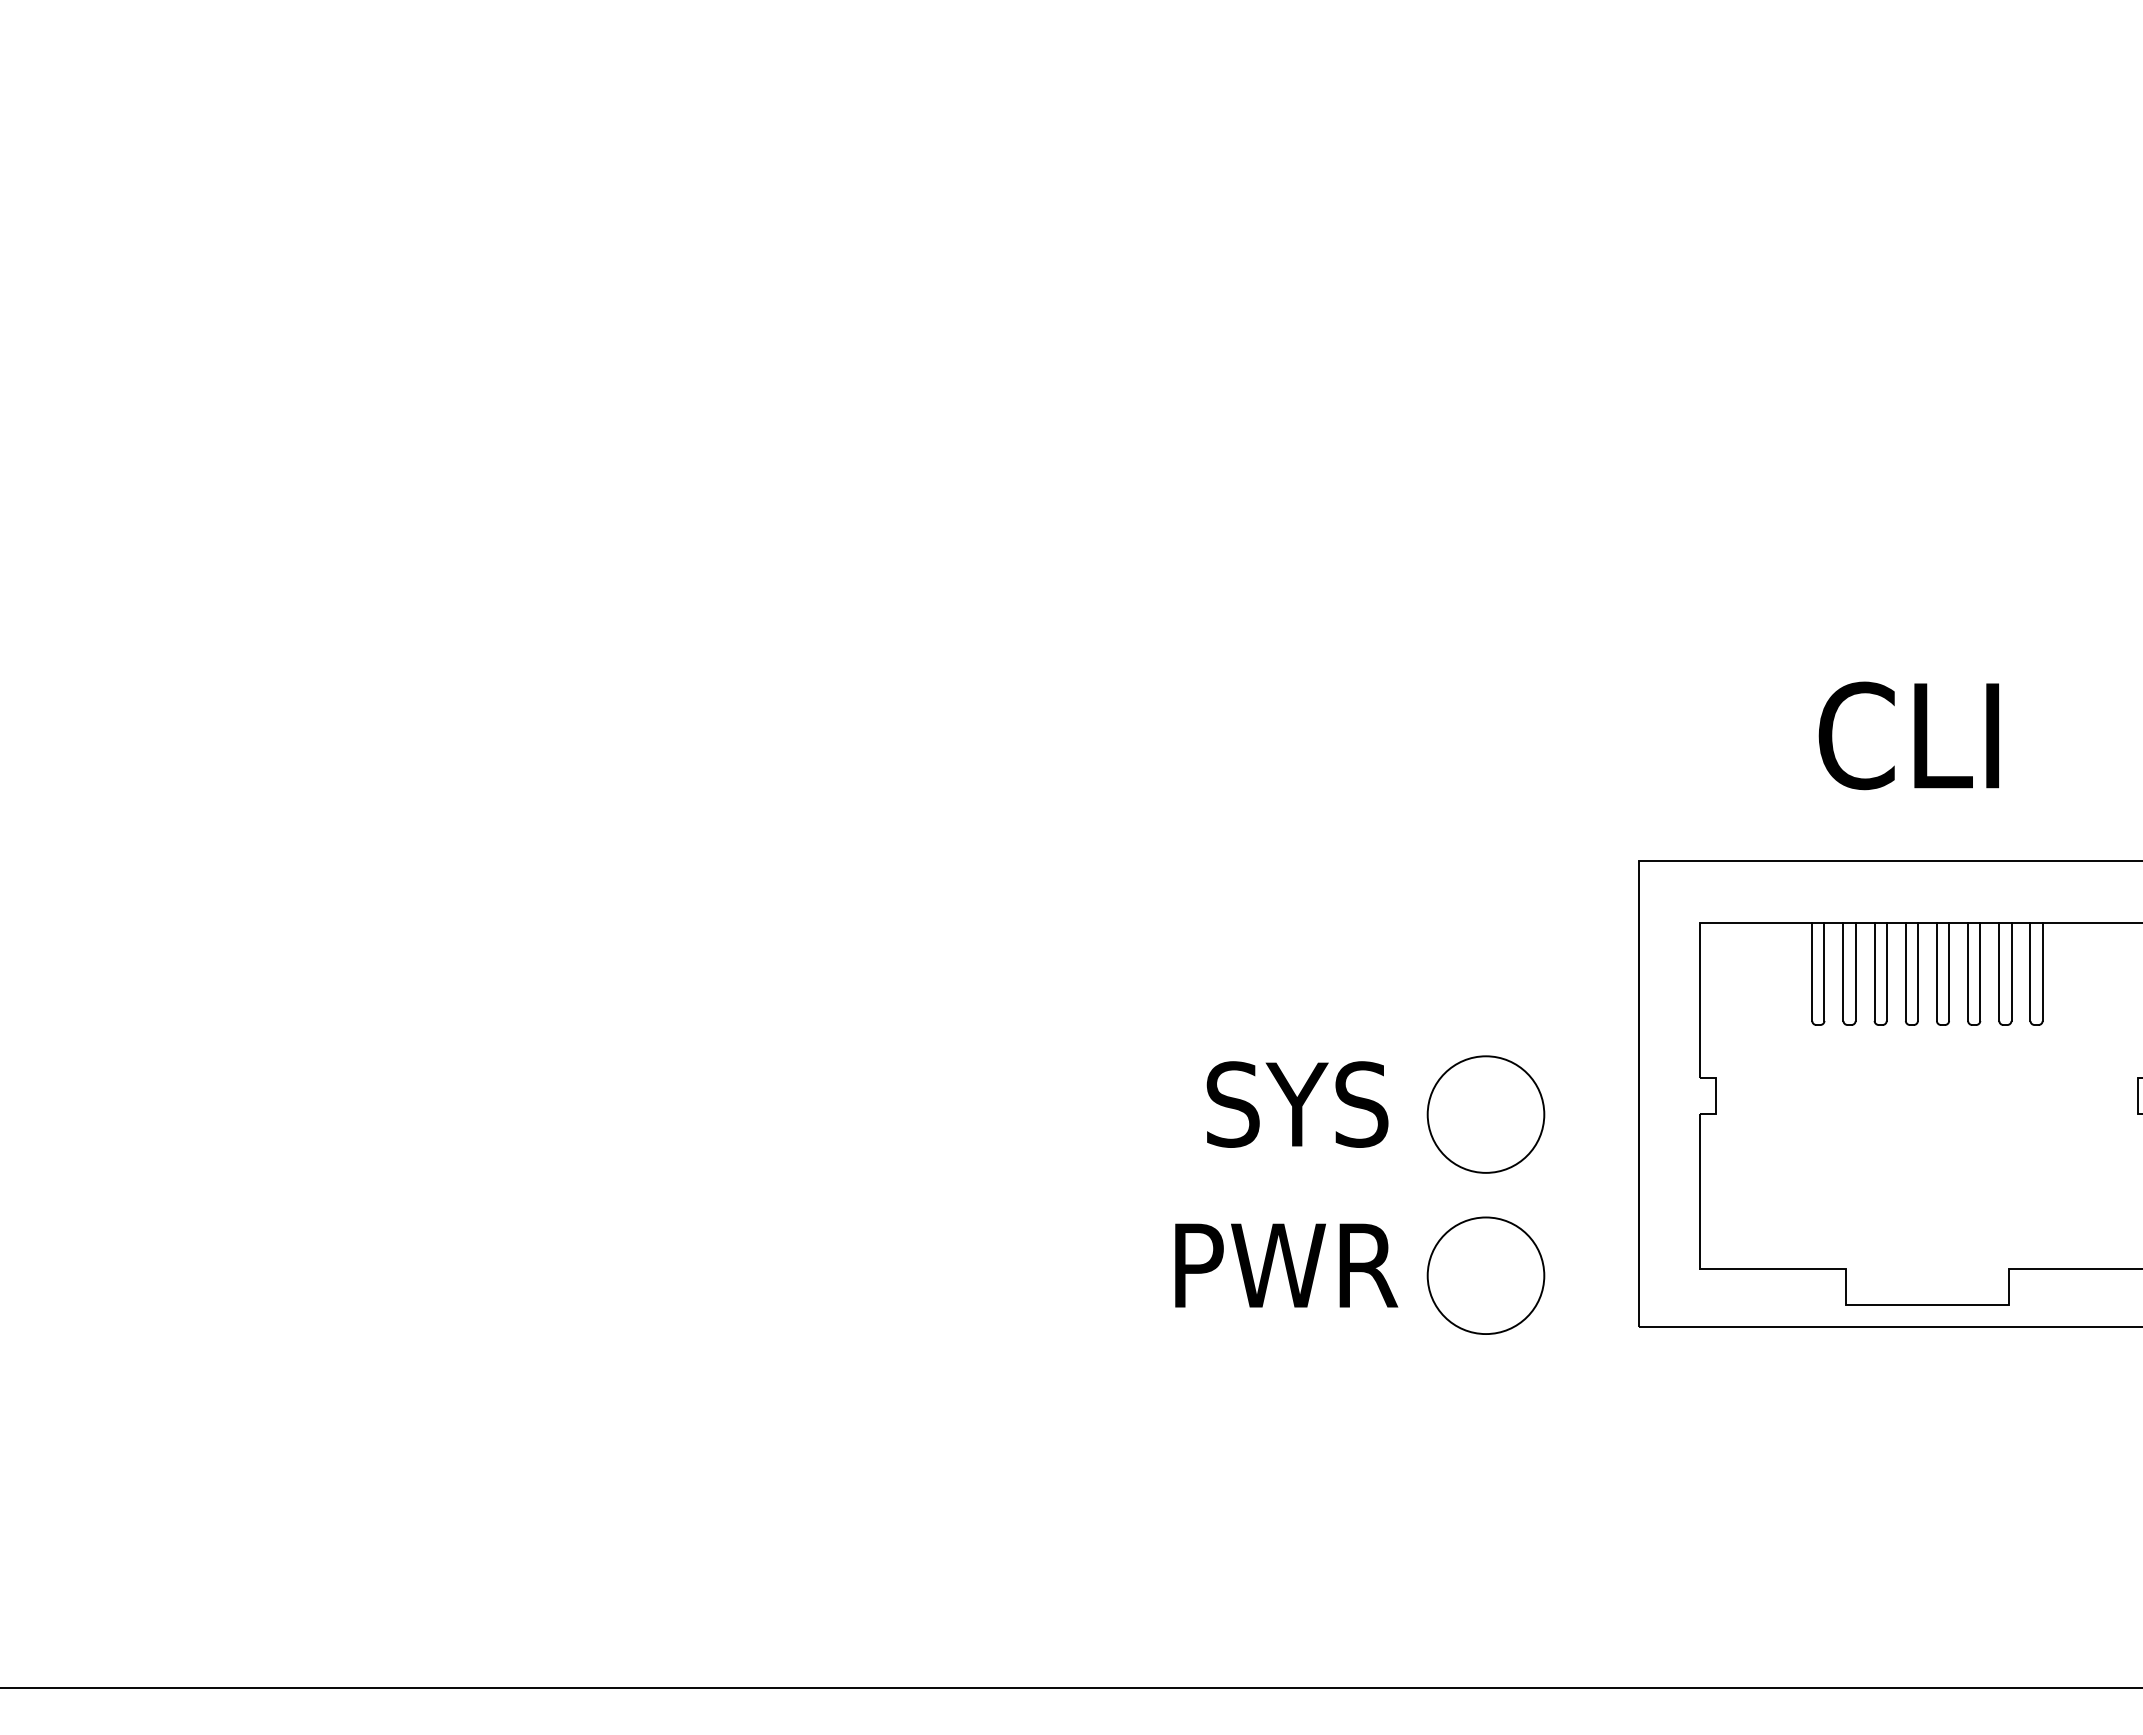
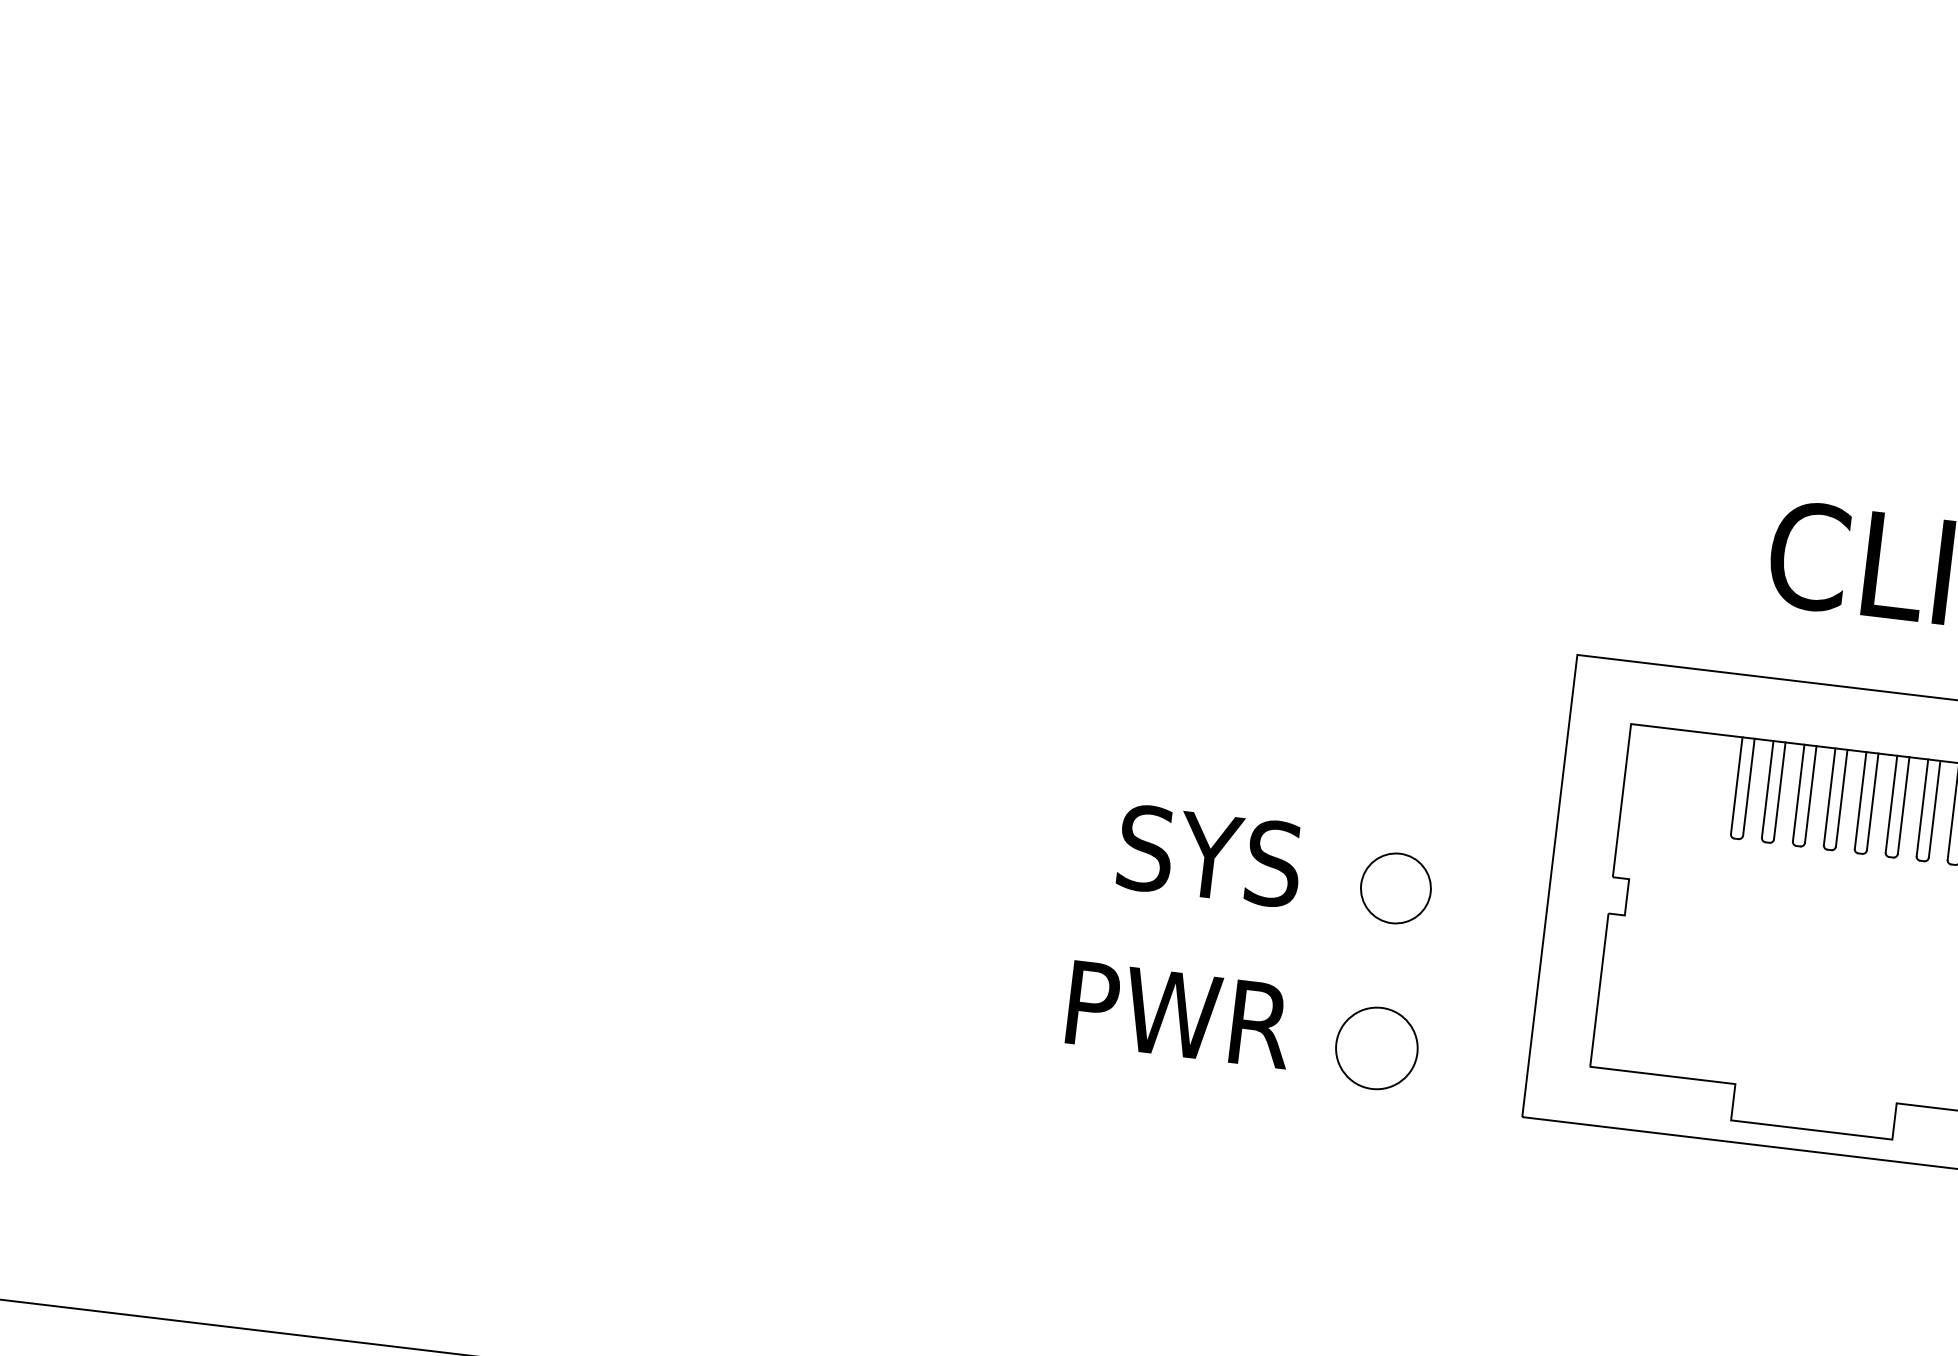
circle: (1485, 1114) -> (1395, 888), size x0.6
circle: (1485, 1275) -> (1376, 1048), size x0.7

